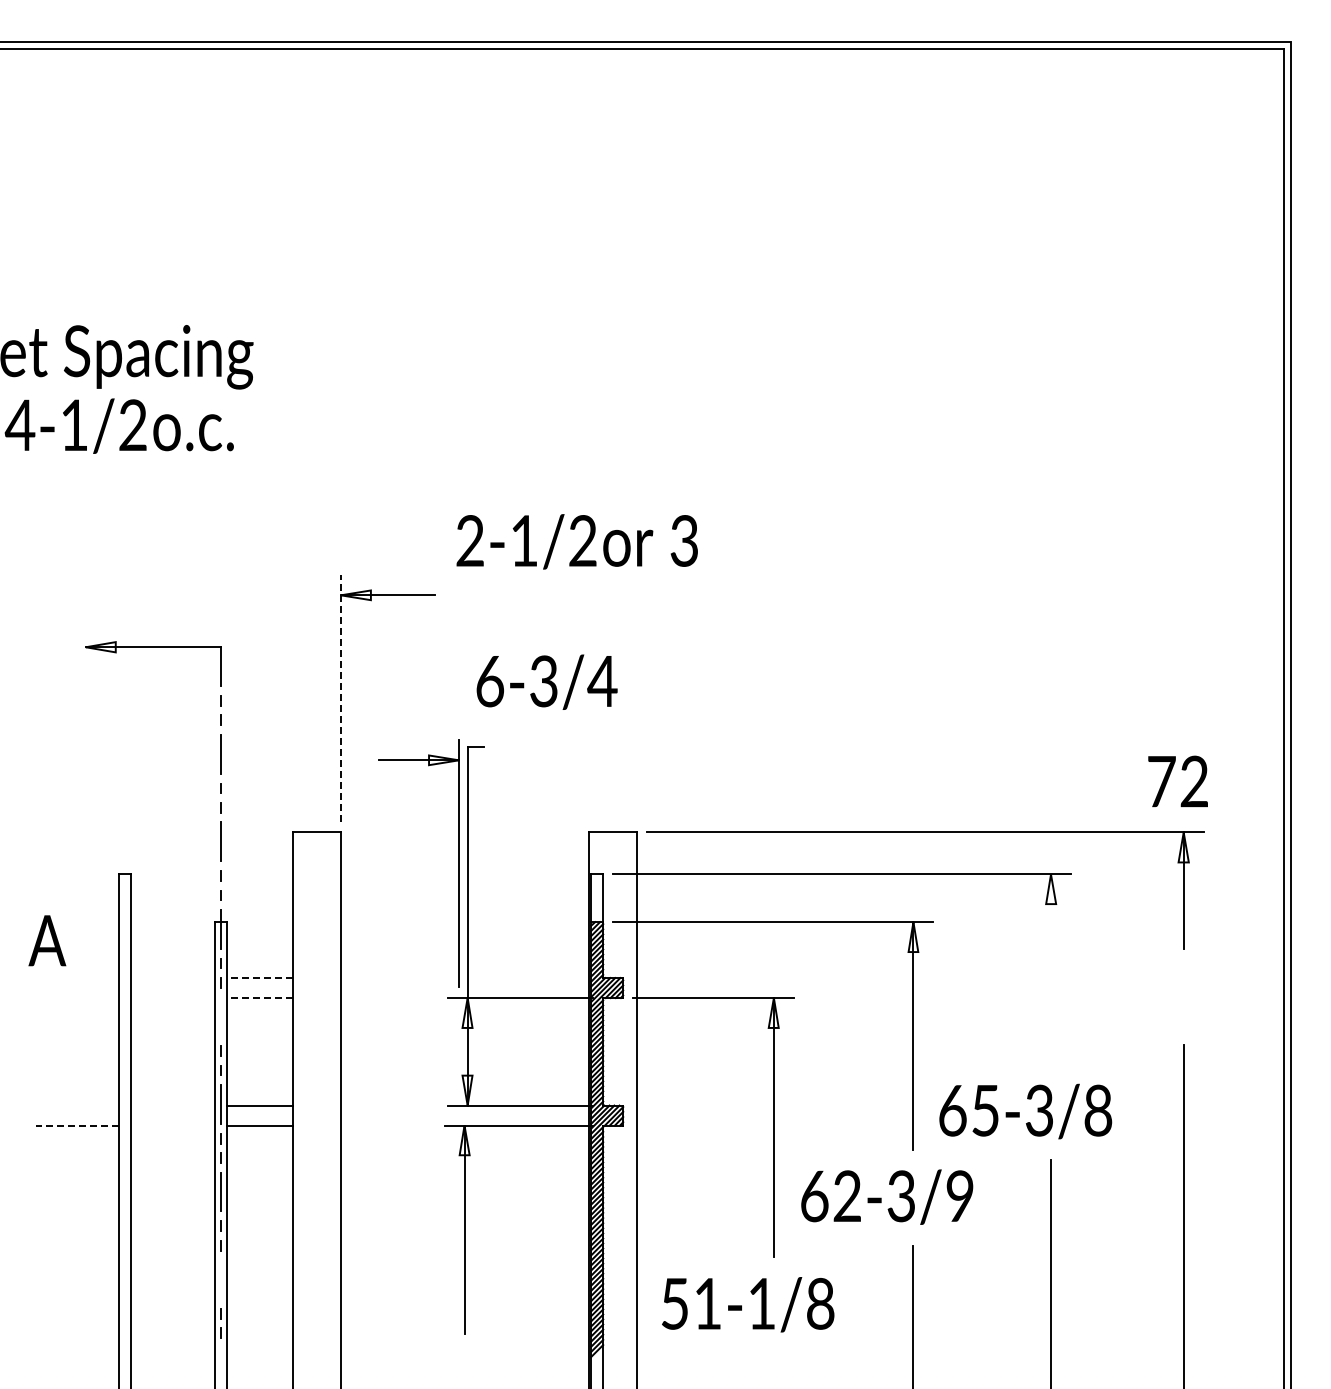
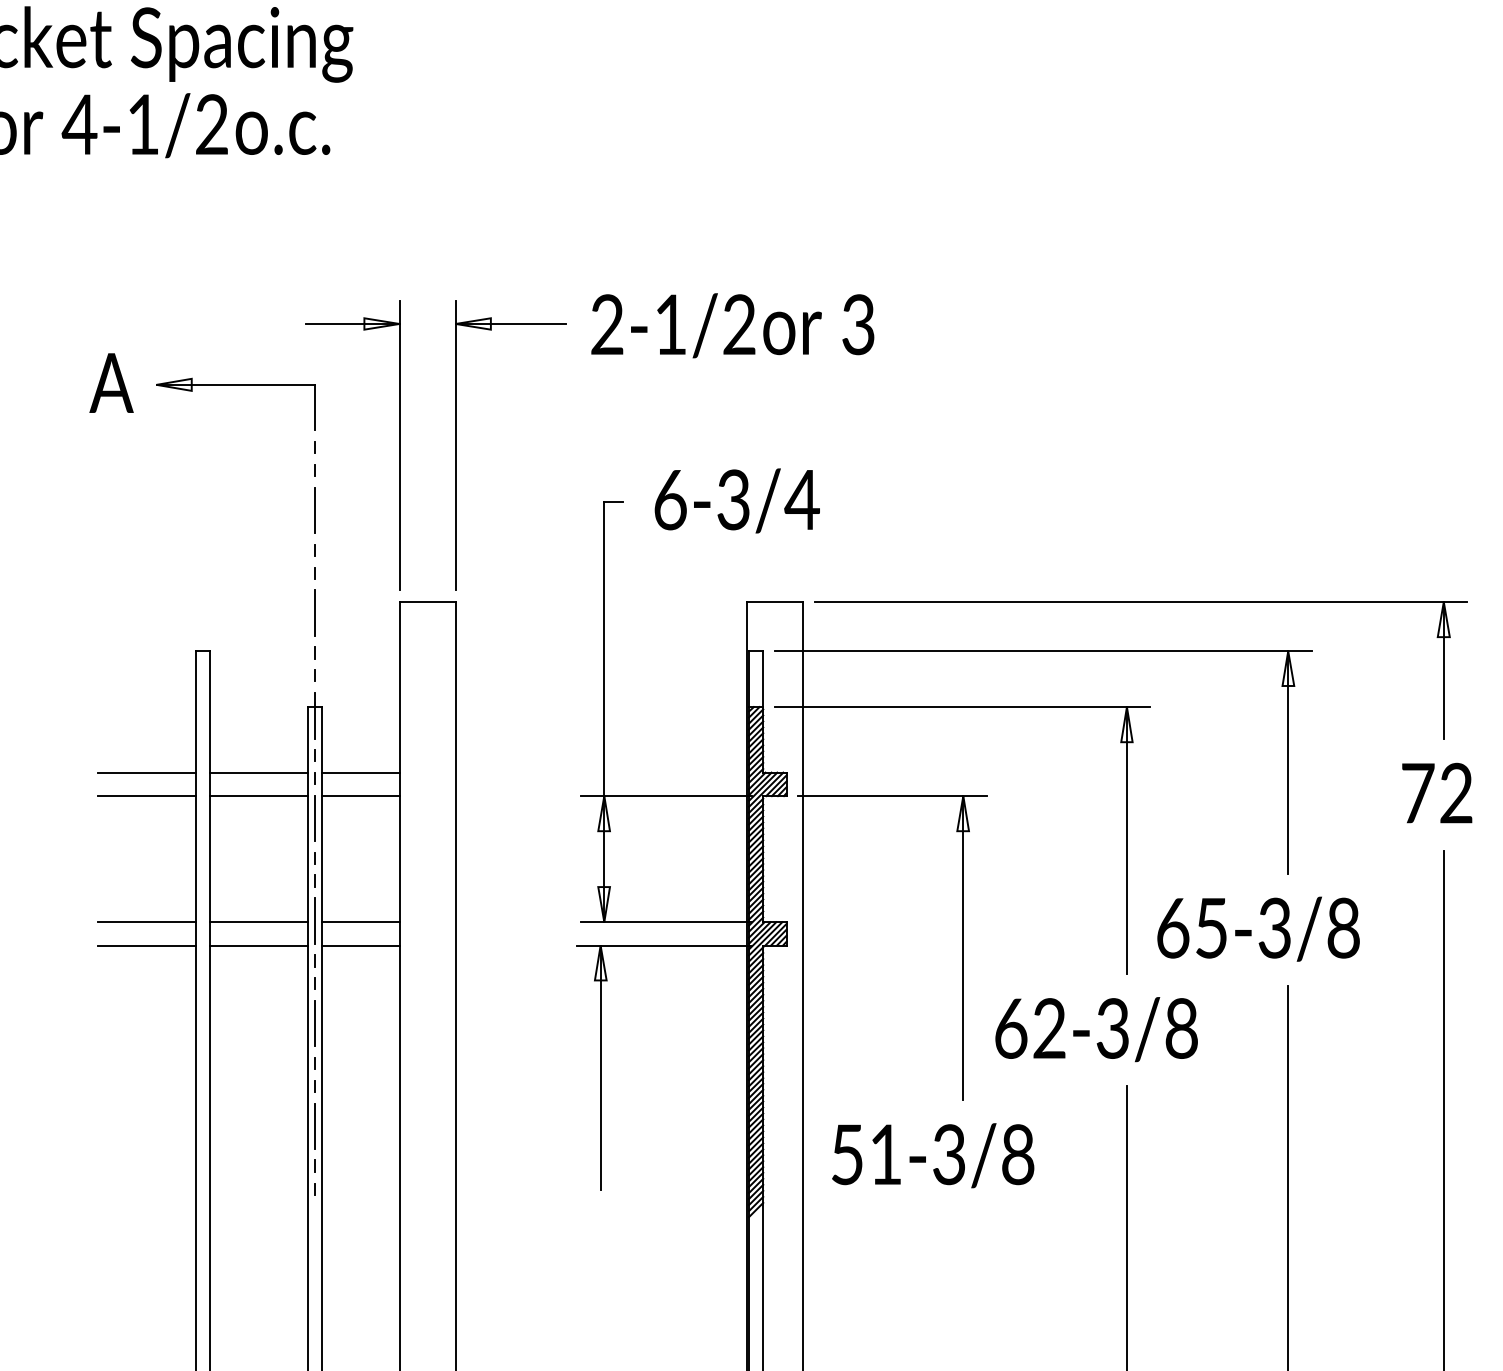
text: (576, 541) -> (731, 325), moved
text: (546, 681) -> (736, 500), moved
line: (340, 698) -> (455, 444), dashed -> solid
text: (1177, 781) -> (1436, 793), moved
part: (458, 863) -> (398, 444), moved
text: (47, 940) -> (111, 382), moved
line: (1051, 969) -> (1288, 762), added
line: (77, 978) -> (146, 773), added
line: (173, 978) -> (259, 773), added
line: (260, 978) -> (361, 773), dashed -> solid
line: (77, 998) -> (146, 796), added
line: (173, 998) -> (259, 796), added
line: (260, 998) -> (361, 796), dashed -> solid
line: (221, 1016) -> (315, 817), added
line: (77, 1105) -> (146, 922), added
line: (173, 1105) -> (259, 922), added
line: (77, 1125) -> (146, 945), dashed -> solid
line: (173, 1125) -> (259, 945), added
text: (959, 1197) -> (1180, 1029), 62-3/9 -> 62-3/8
line: (221, 1279) -> (315, 1126), added
text: (761, 1303) -> (948, 1154), 51-1/8 -> 51-3/8

